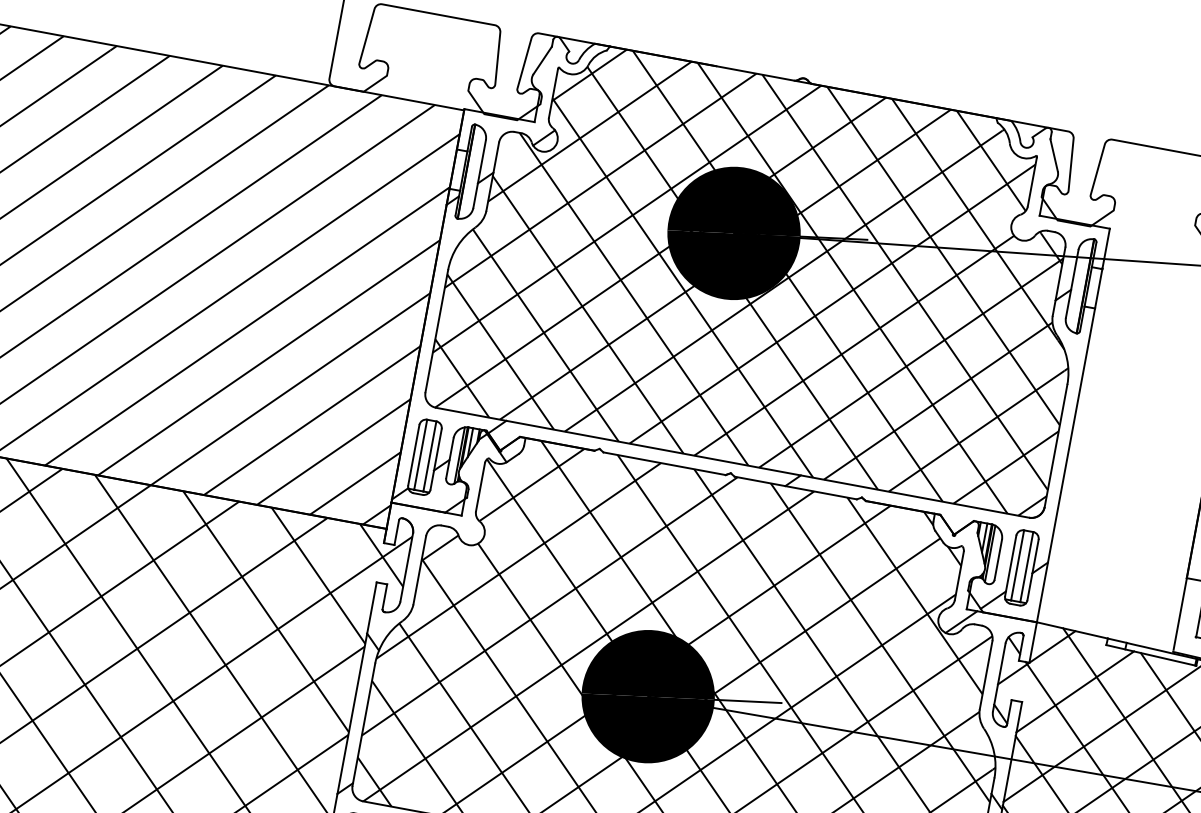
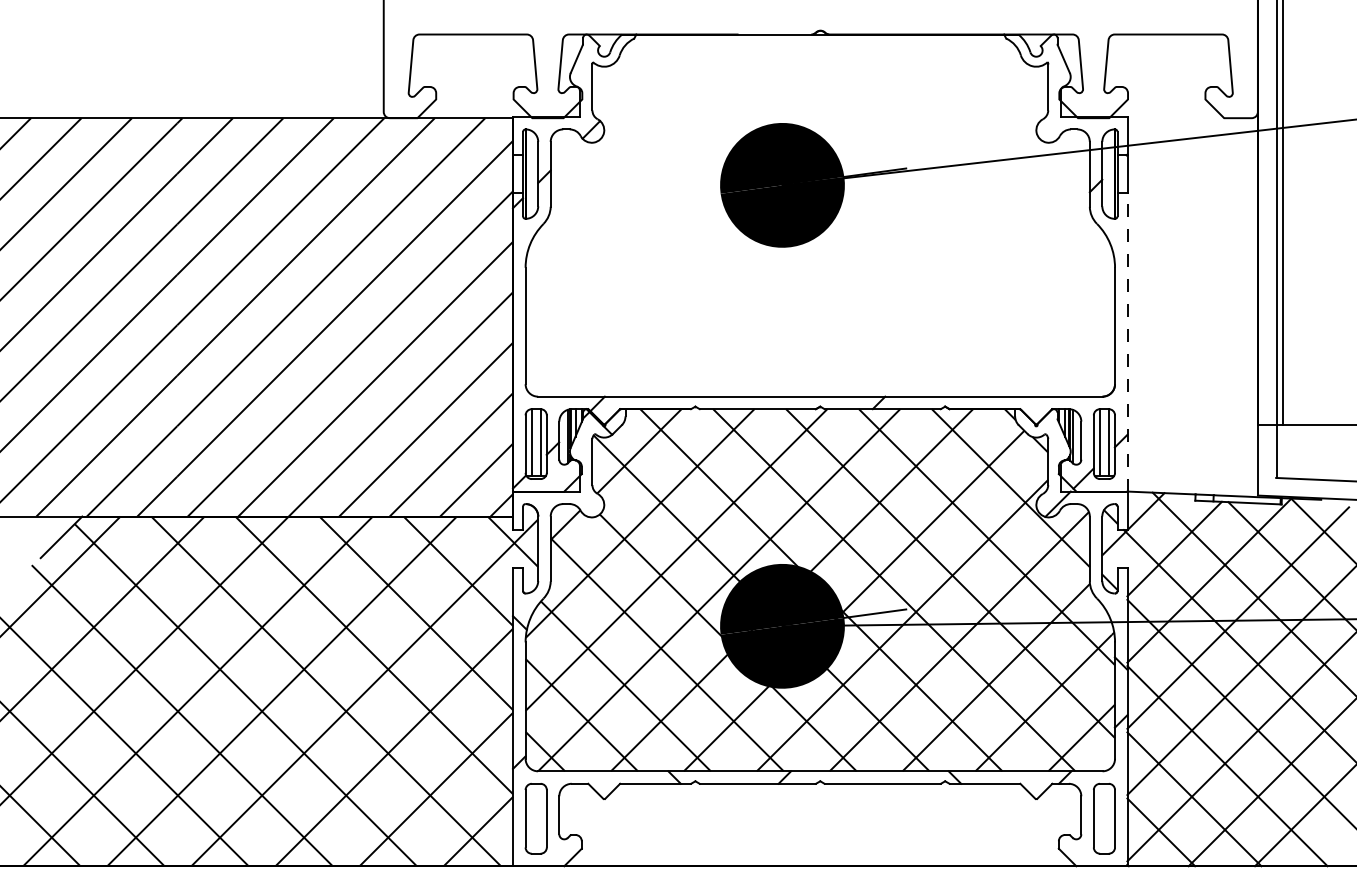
hatch: (768, 272) -> (820, 215), removed
line: (1066, 464) -> (1127, 341), solid -> dashed

